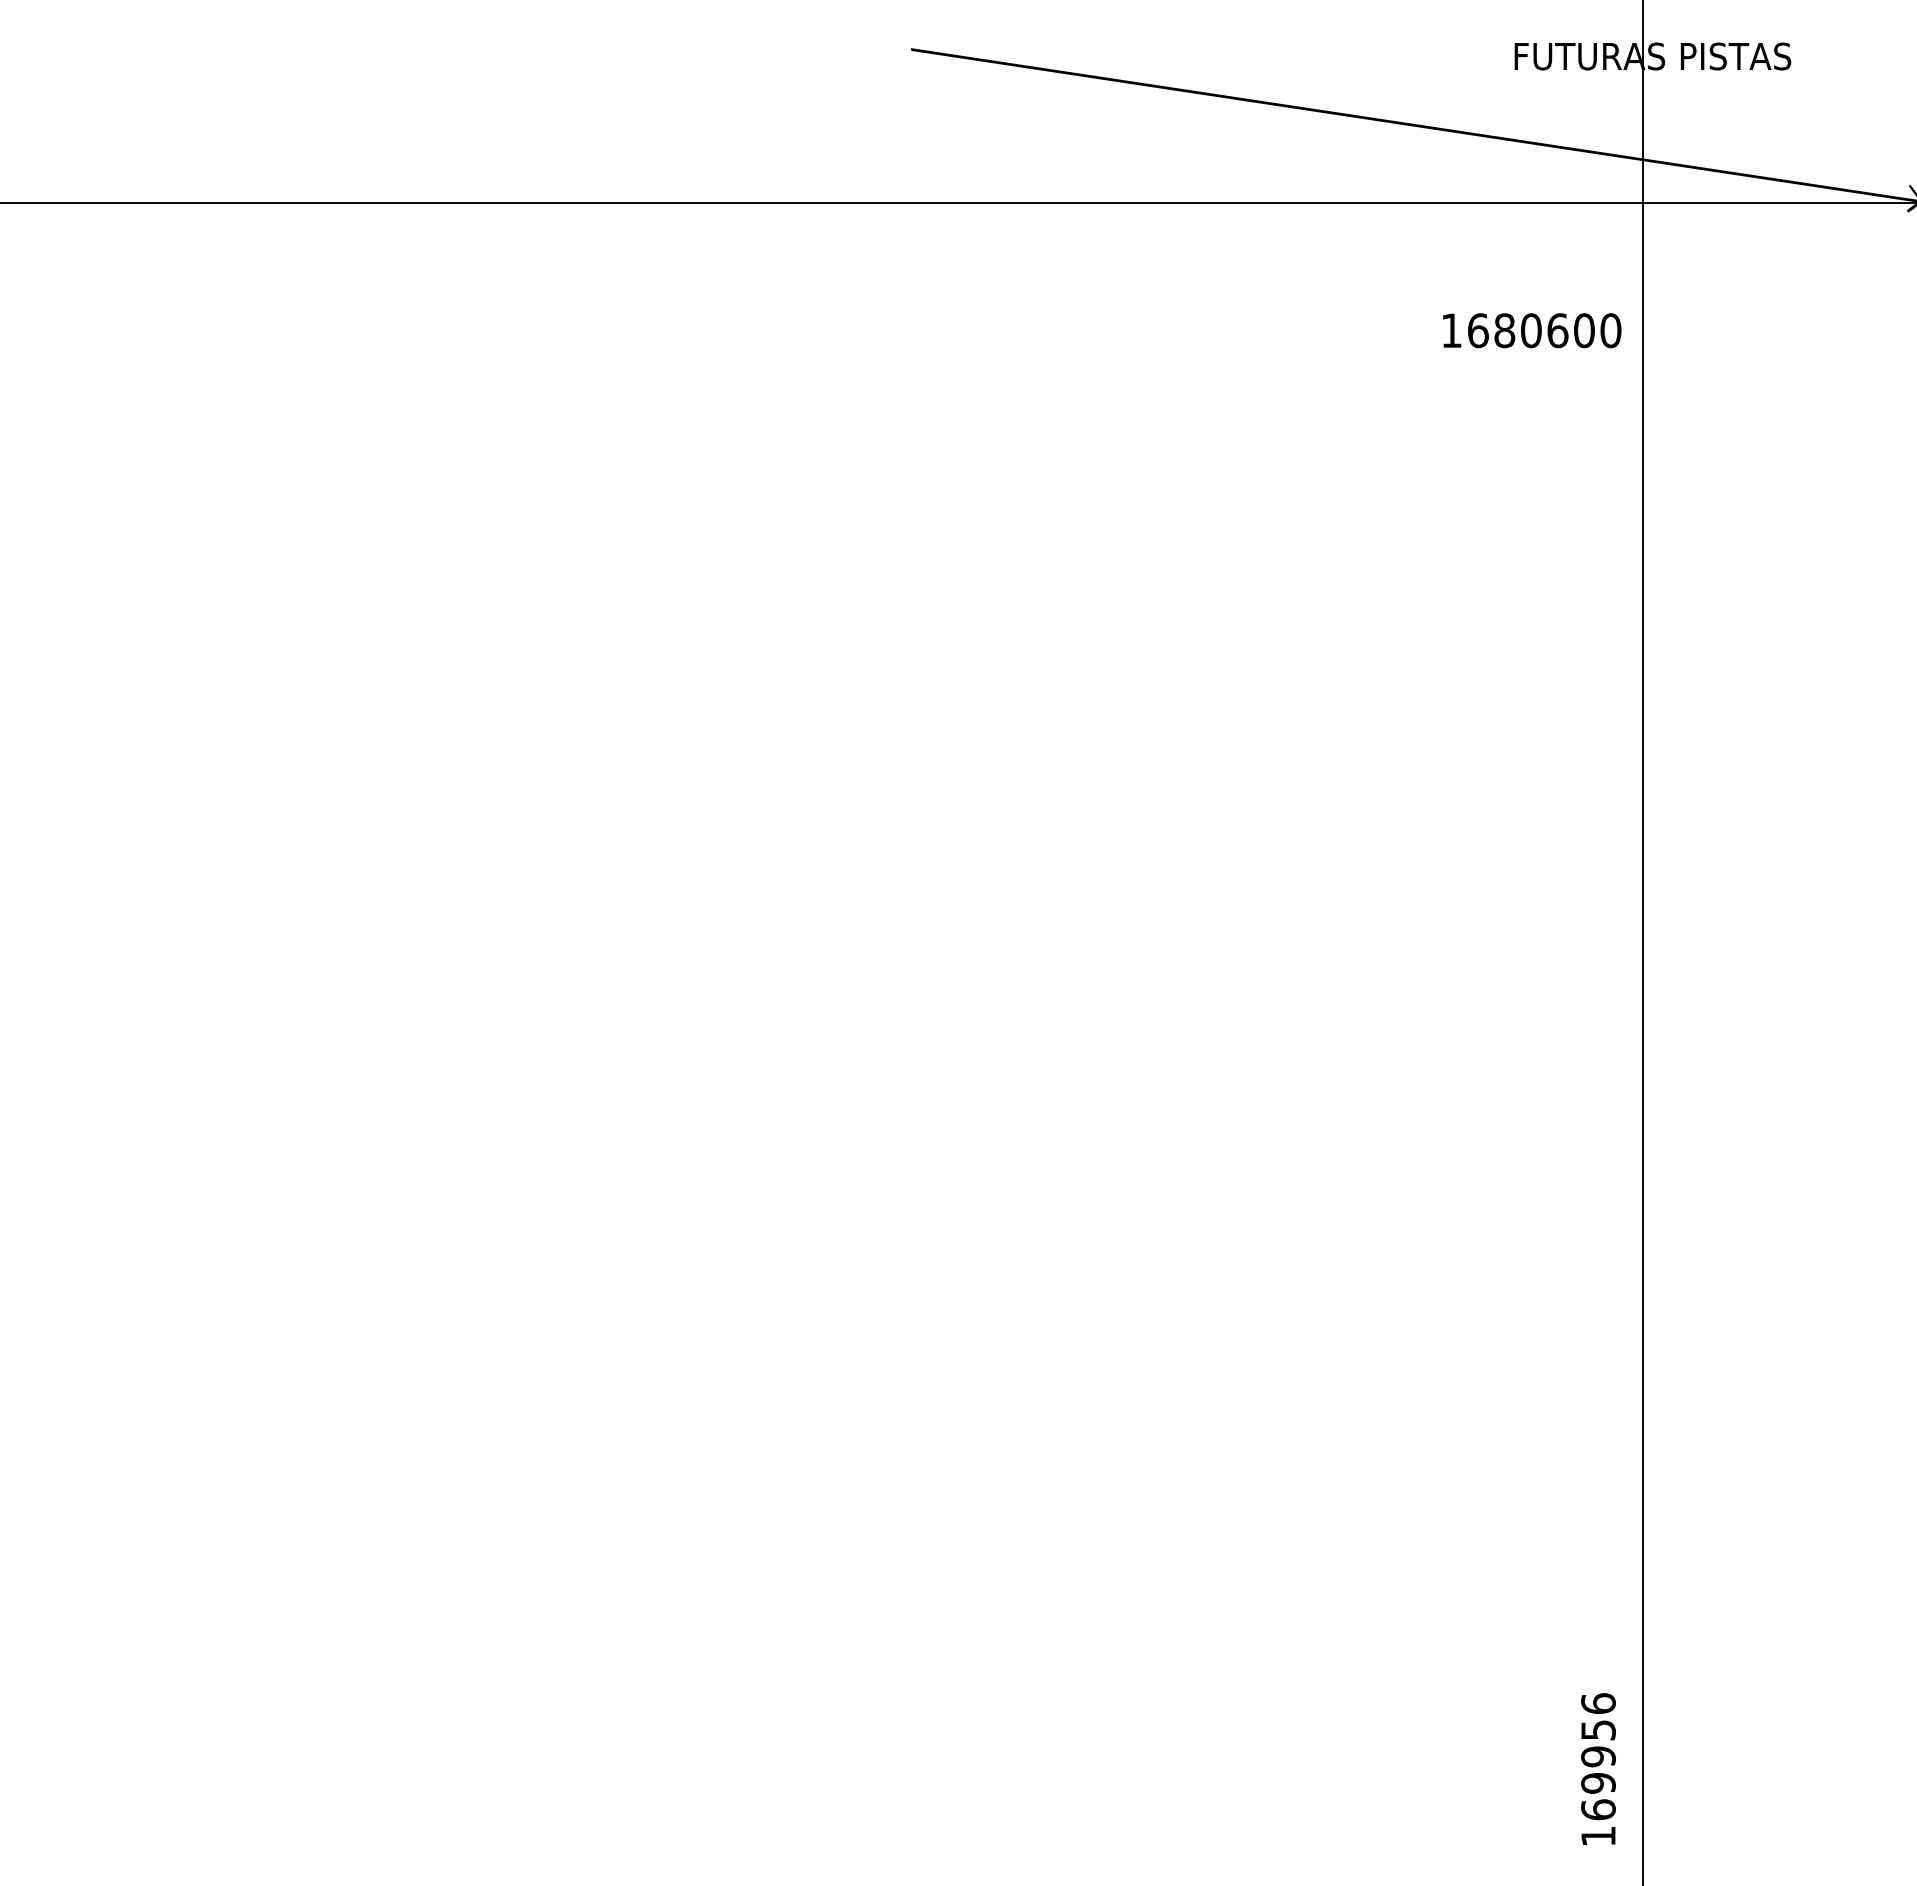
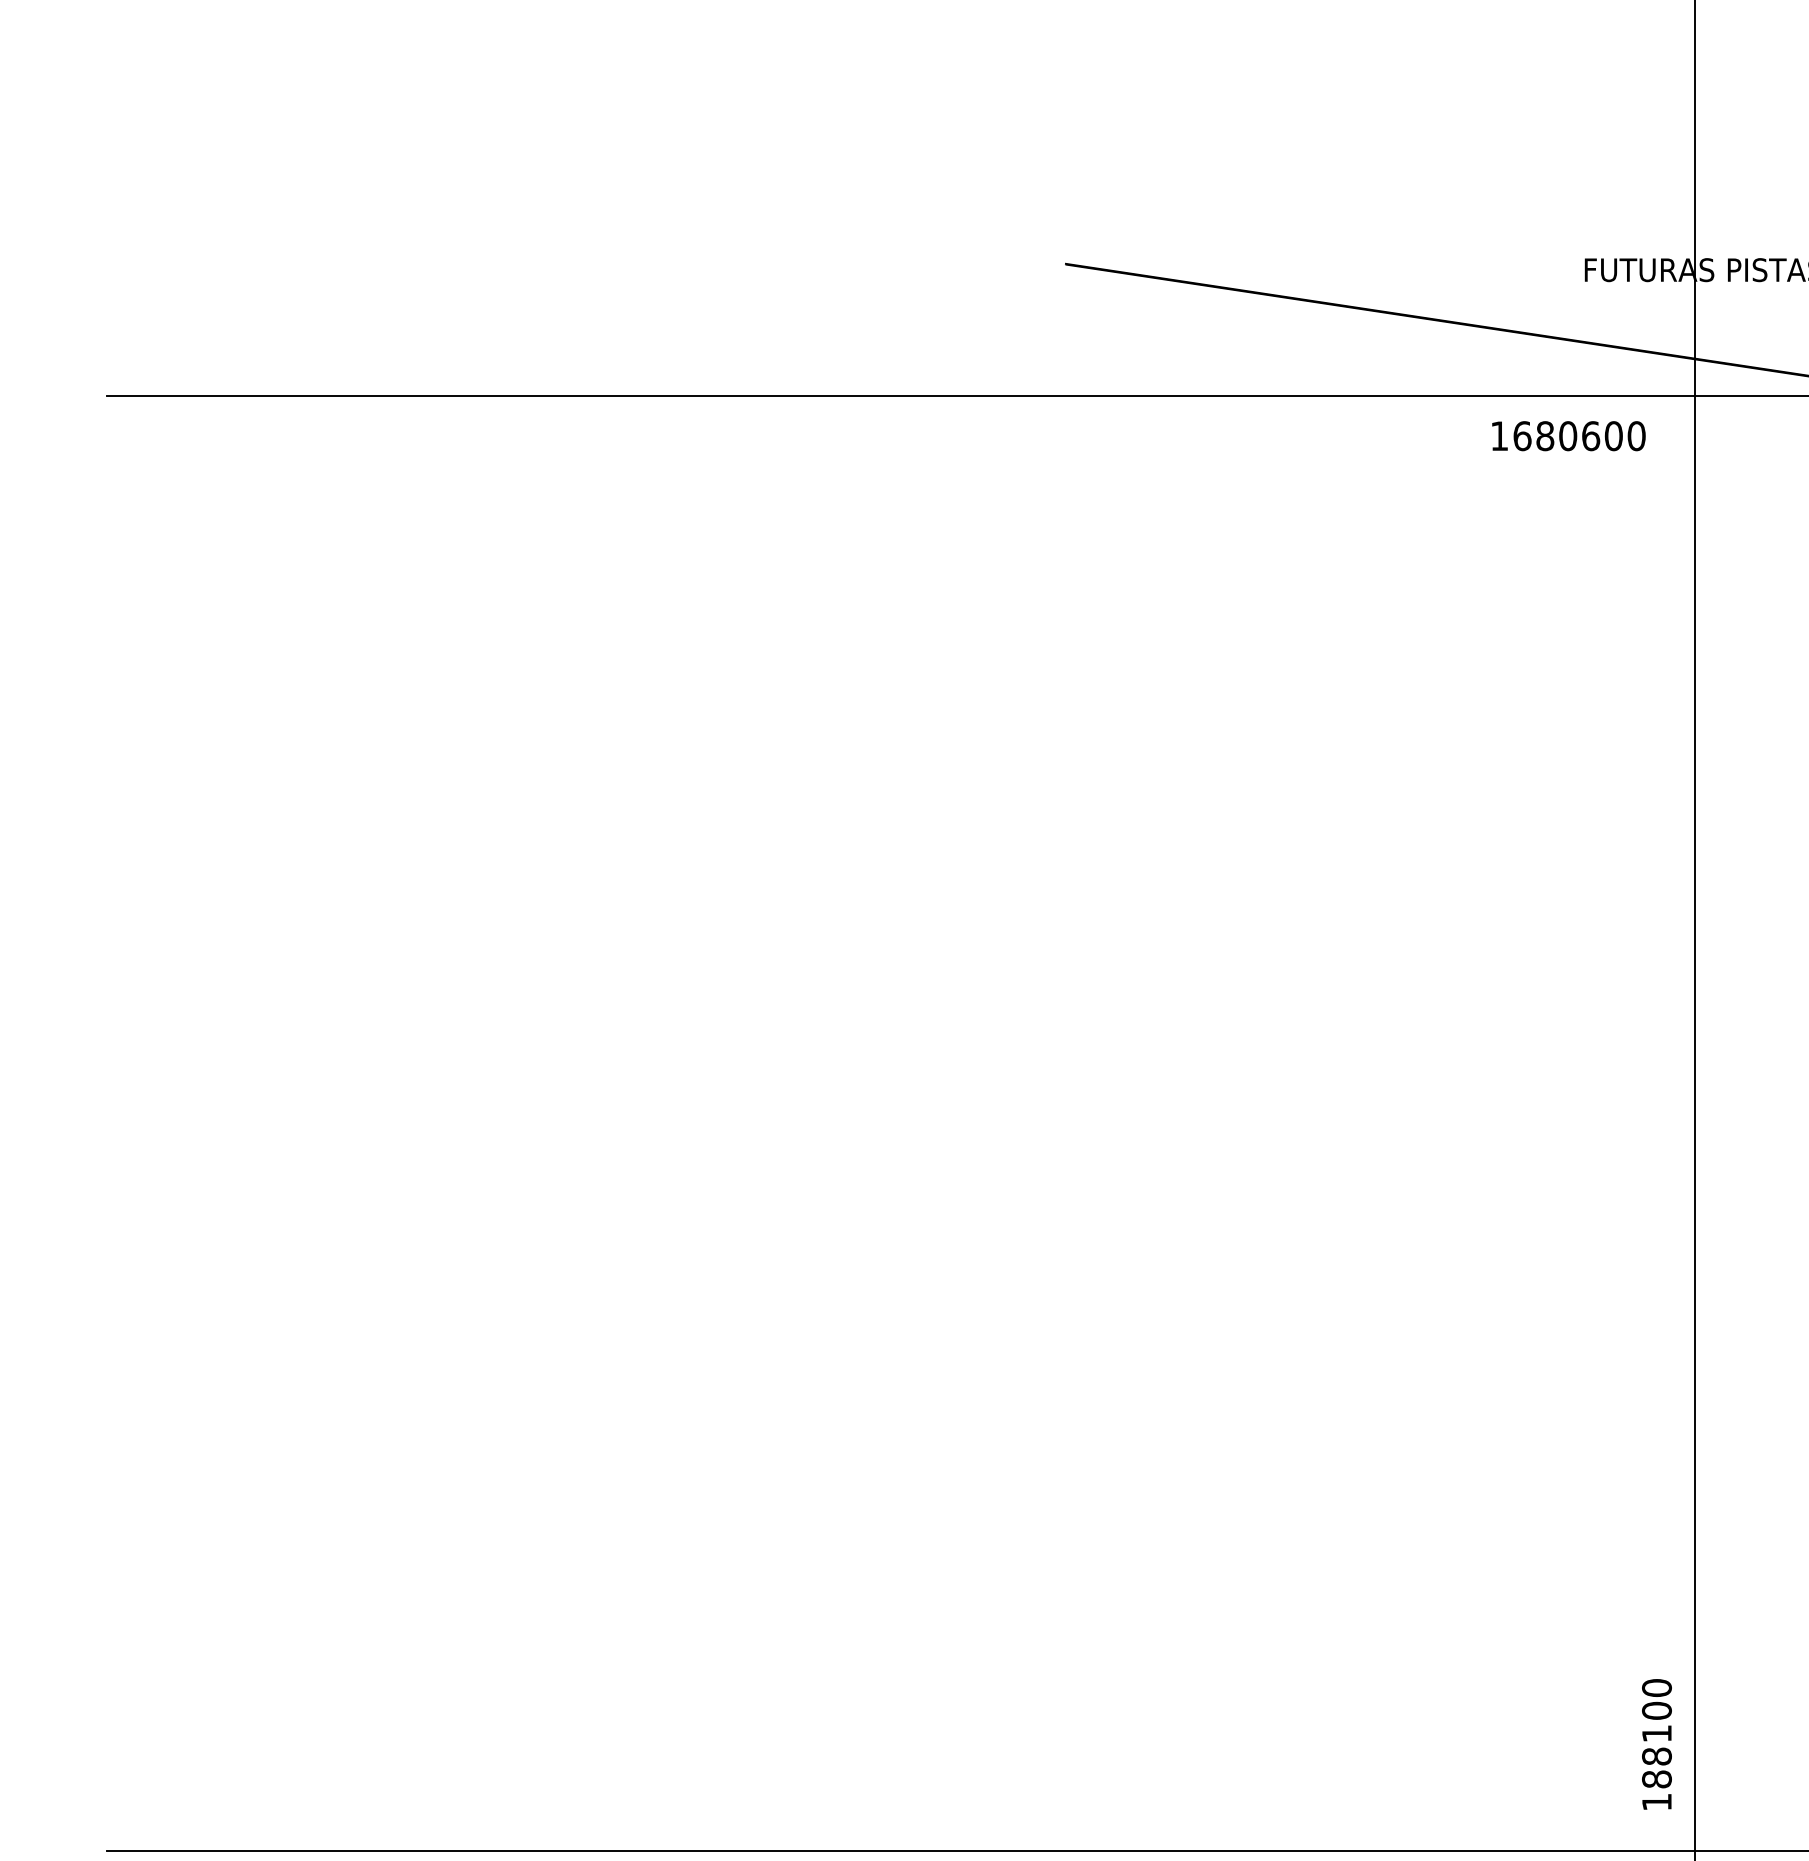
text: (1531, 331) -> (1568, 436), moved
text: (1597, 1756) -> (1656, 1733), 169956 -> 188100

